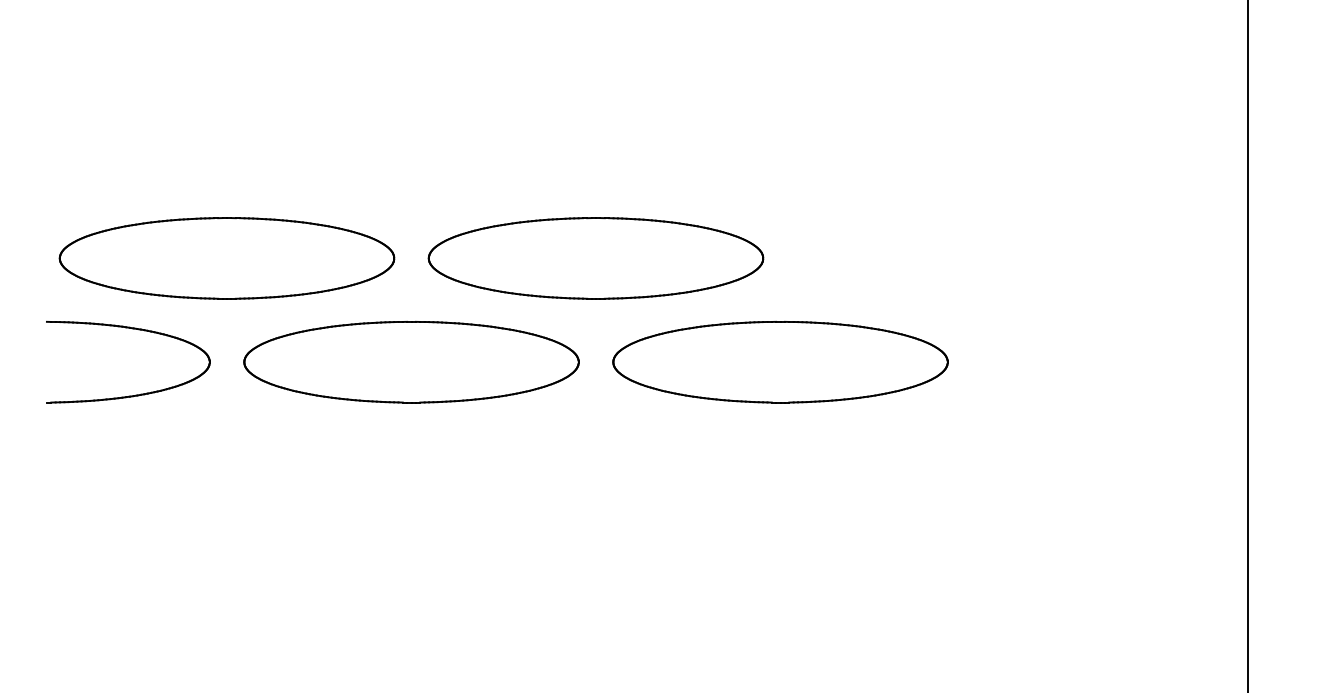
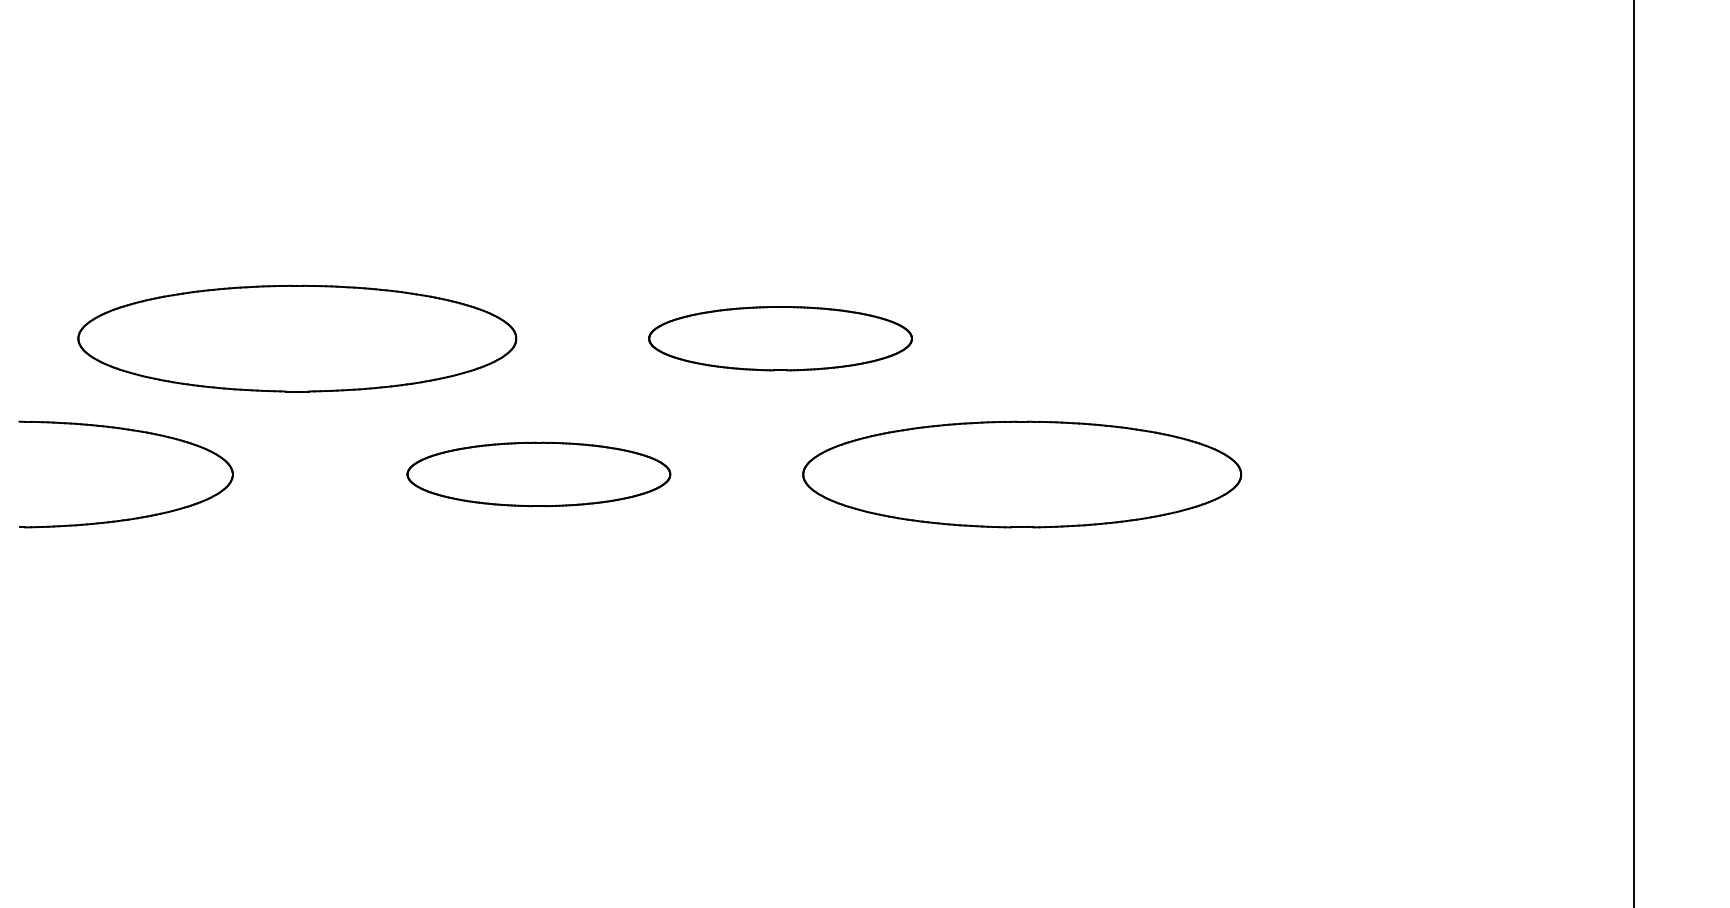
part: (595, 258) -> (779, 338), size x0.6
part: (132, 329) -> (131, 431), moved
part: (411, 361) -> (538, 473), size x0.6

